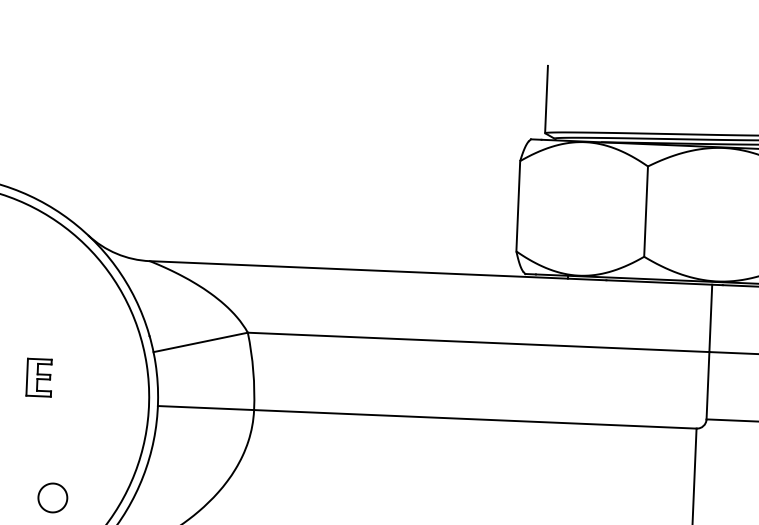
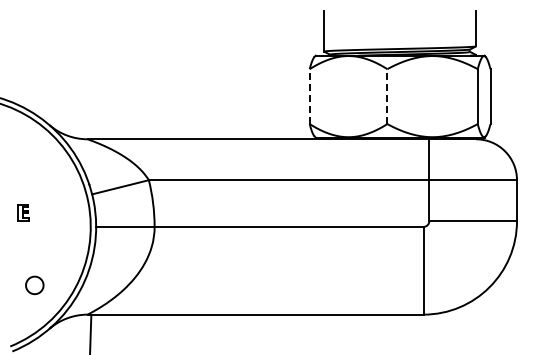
line: (517, 206) -> (309, 96), solid -> dashed
line: (646, 211) -> (387, 96), solid -> dashed
part: (39, 377) -> (23, 212), size x0.7

